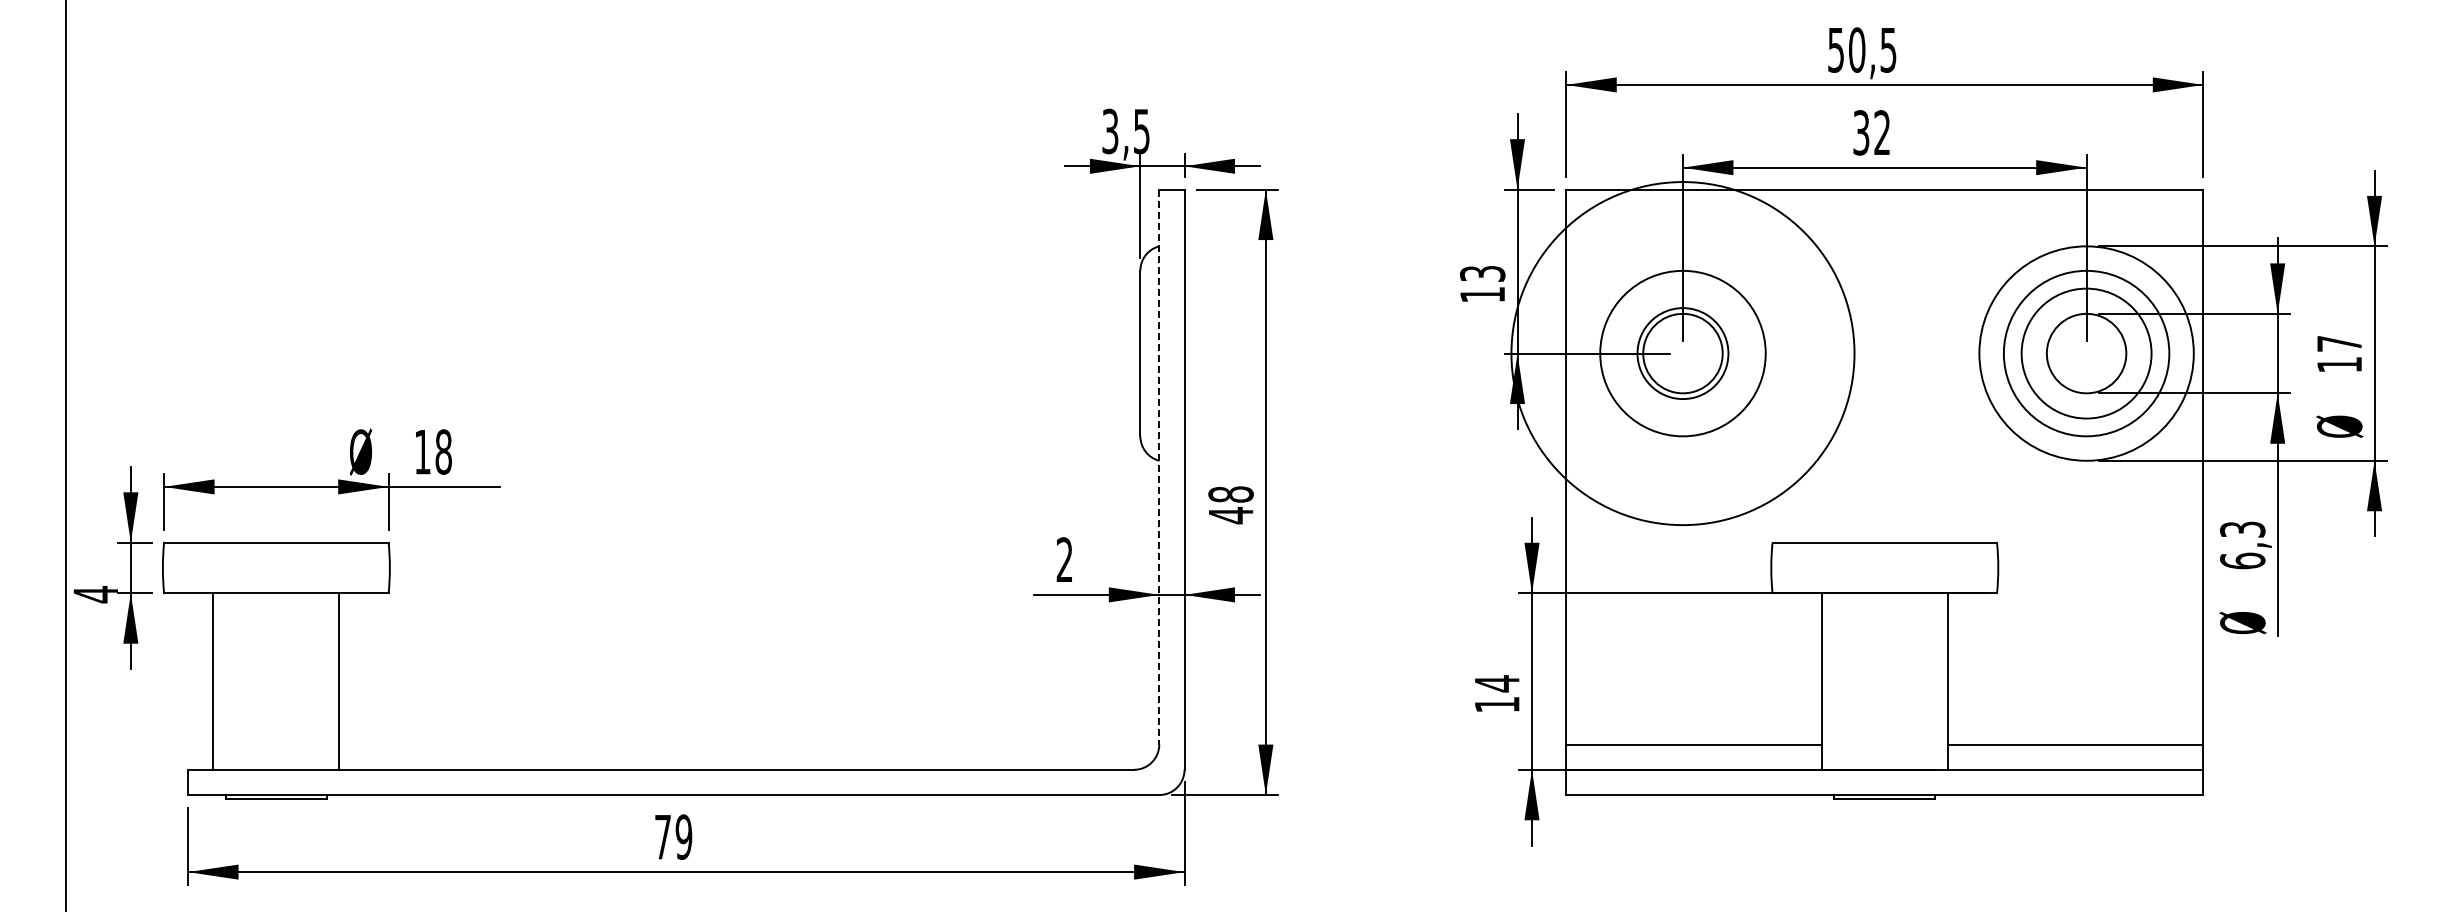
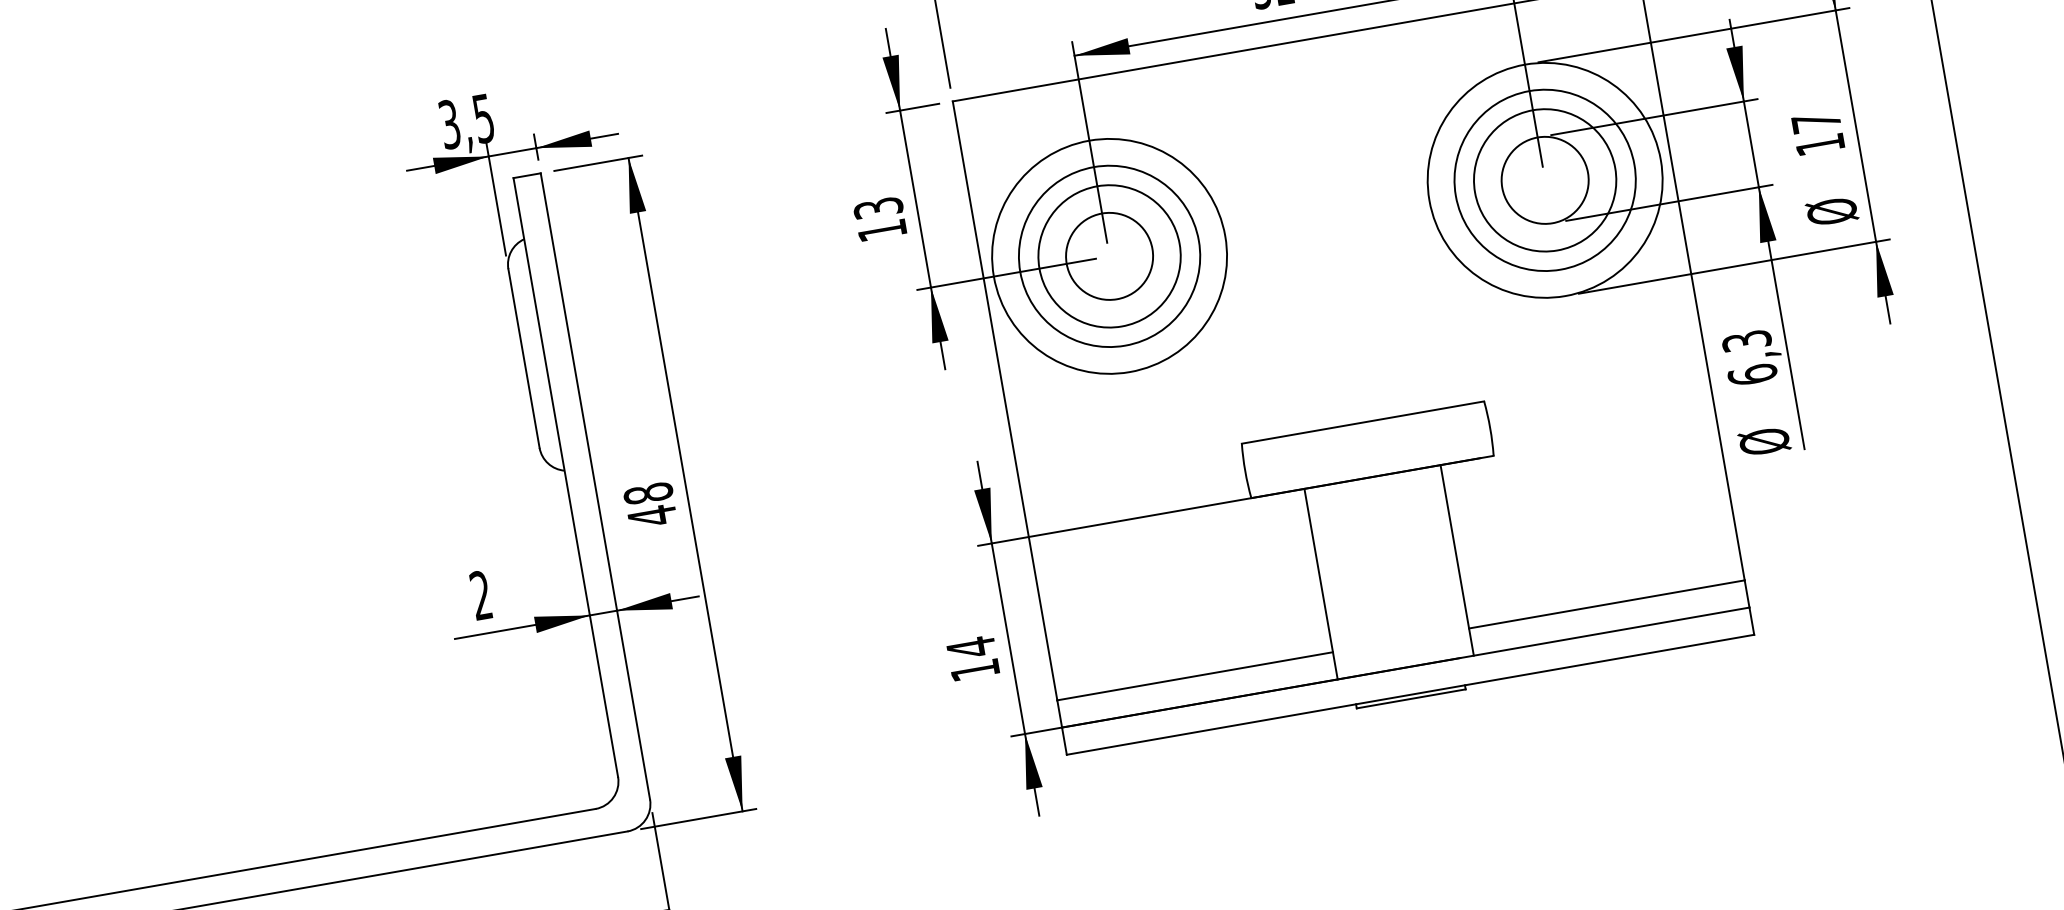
circle: (1682, 353) -> (1109, 256), size x0.62
circle: (1682, 353) -> (1109, 256), size x1.43
line: (1159, 467) -> (566, 477), dashed -> solid

